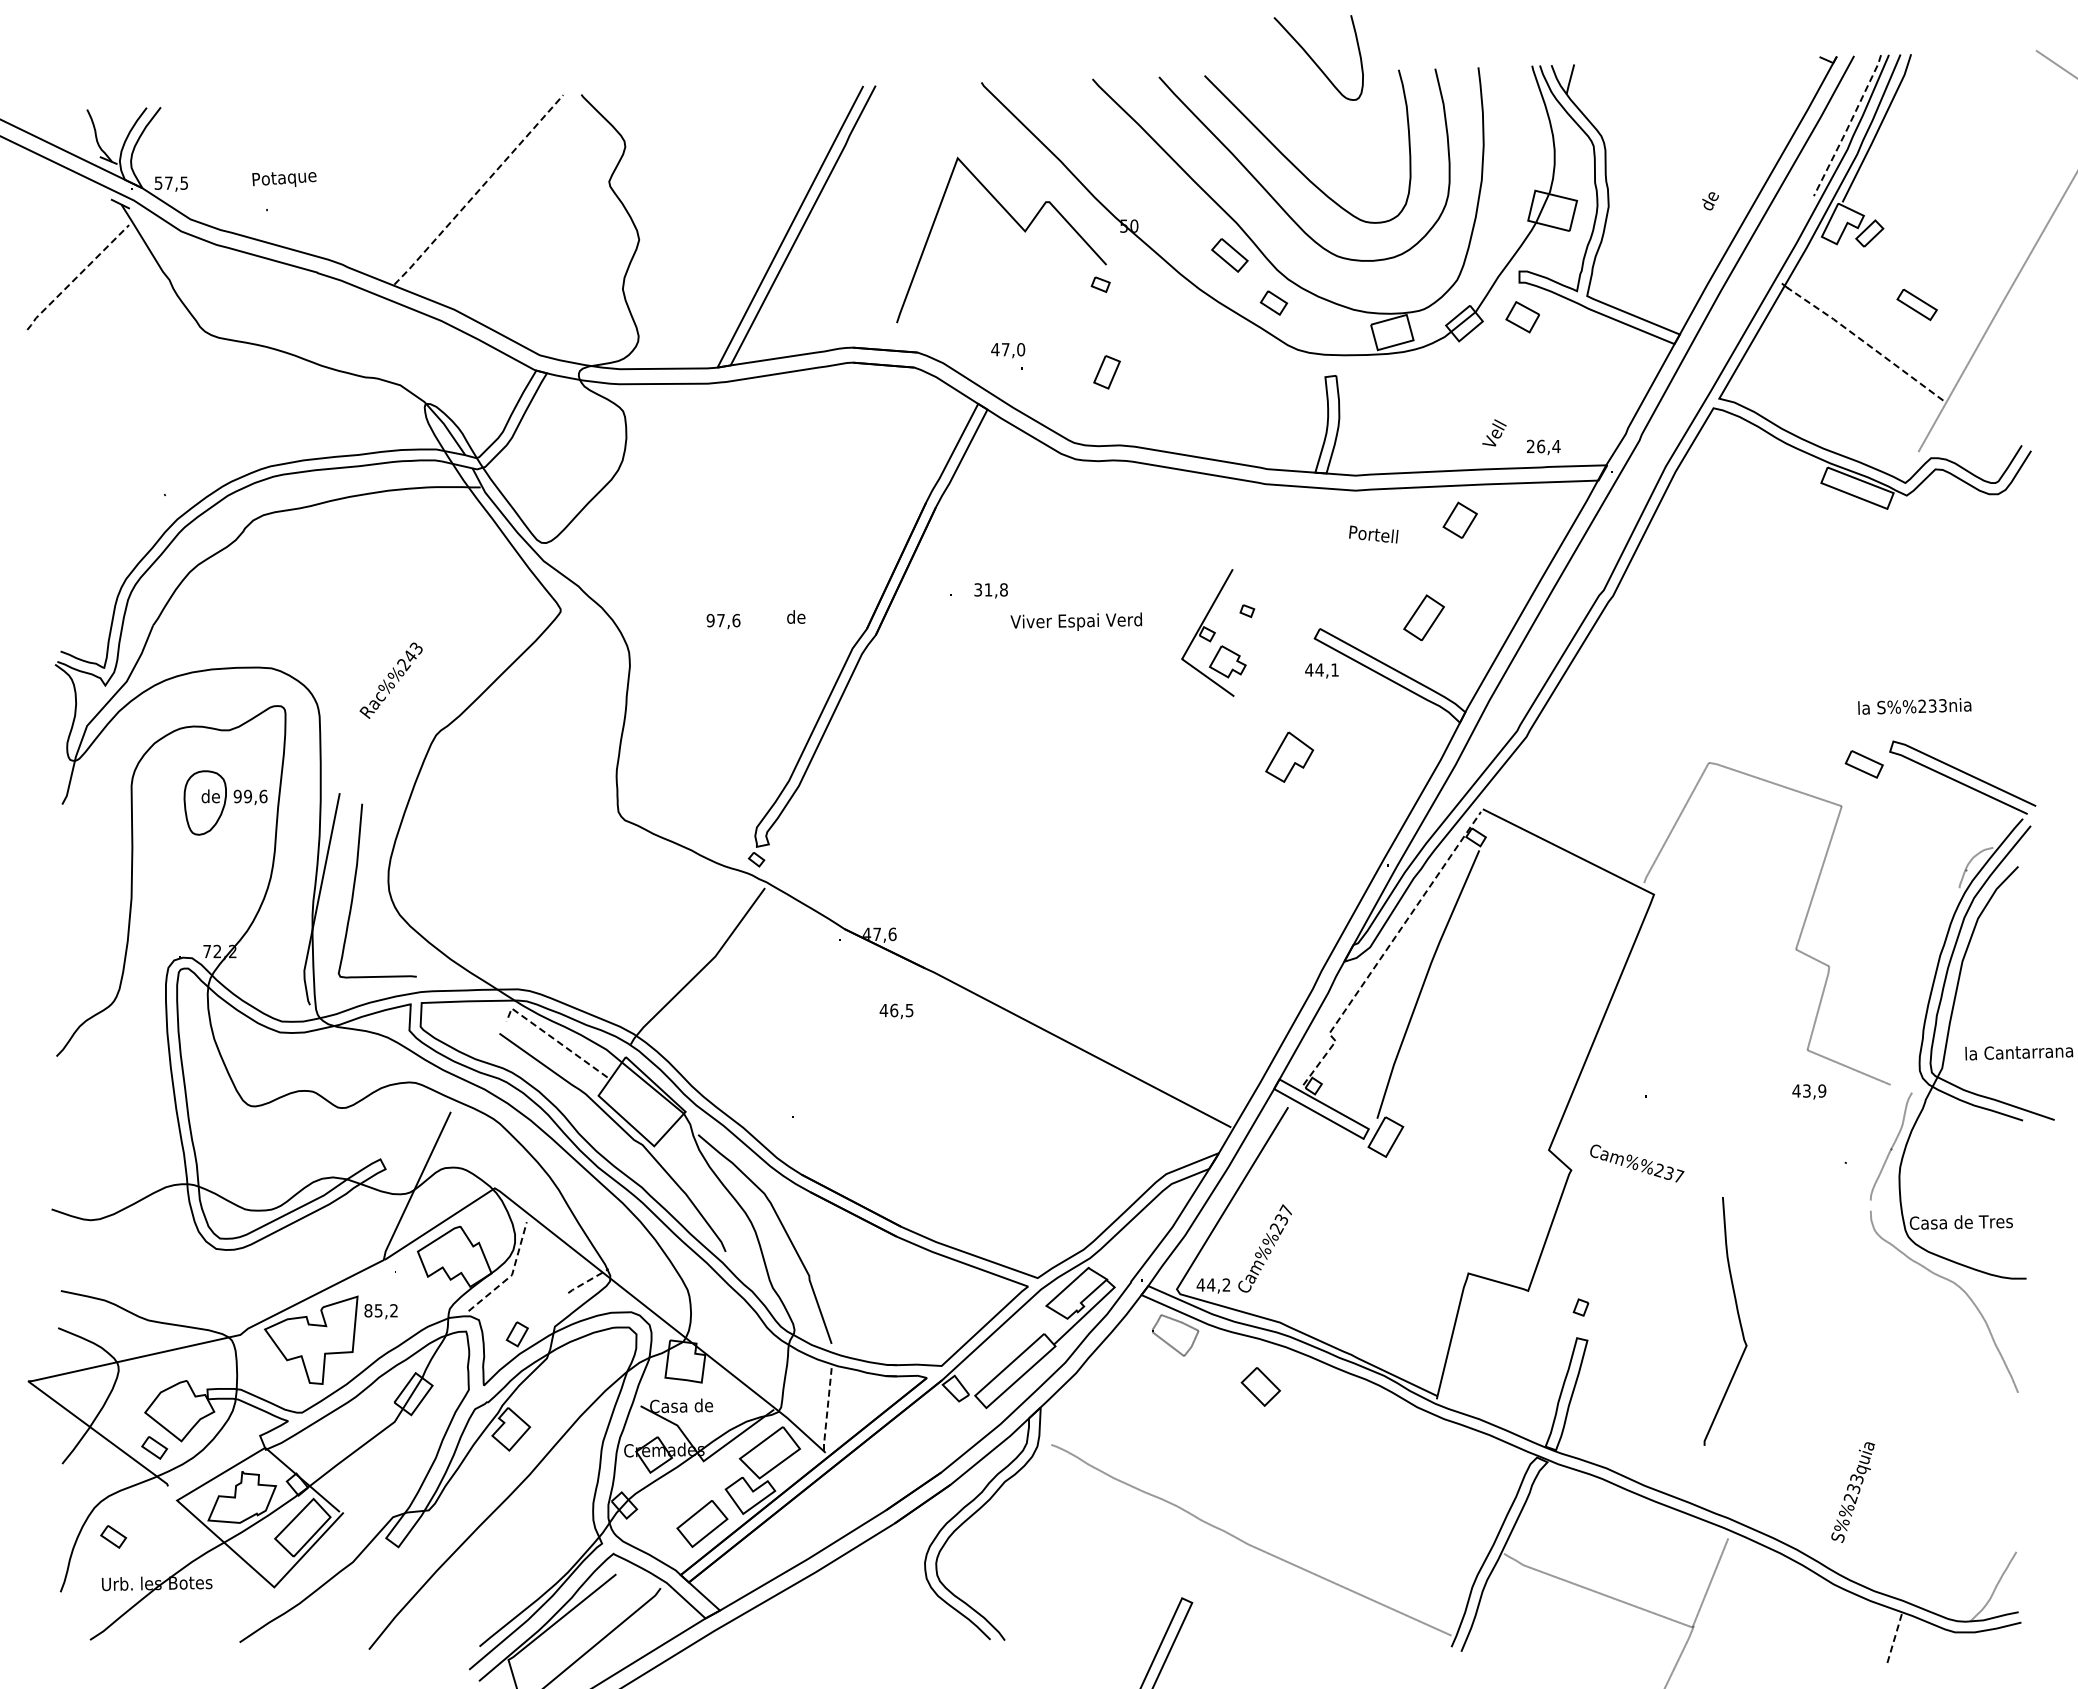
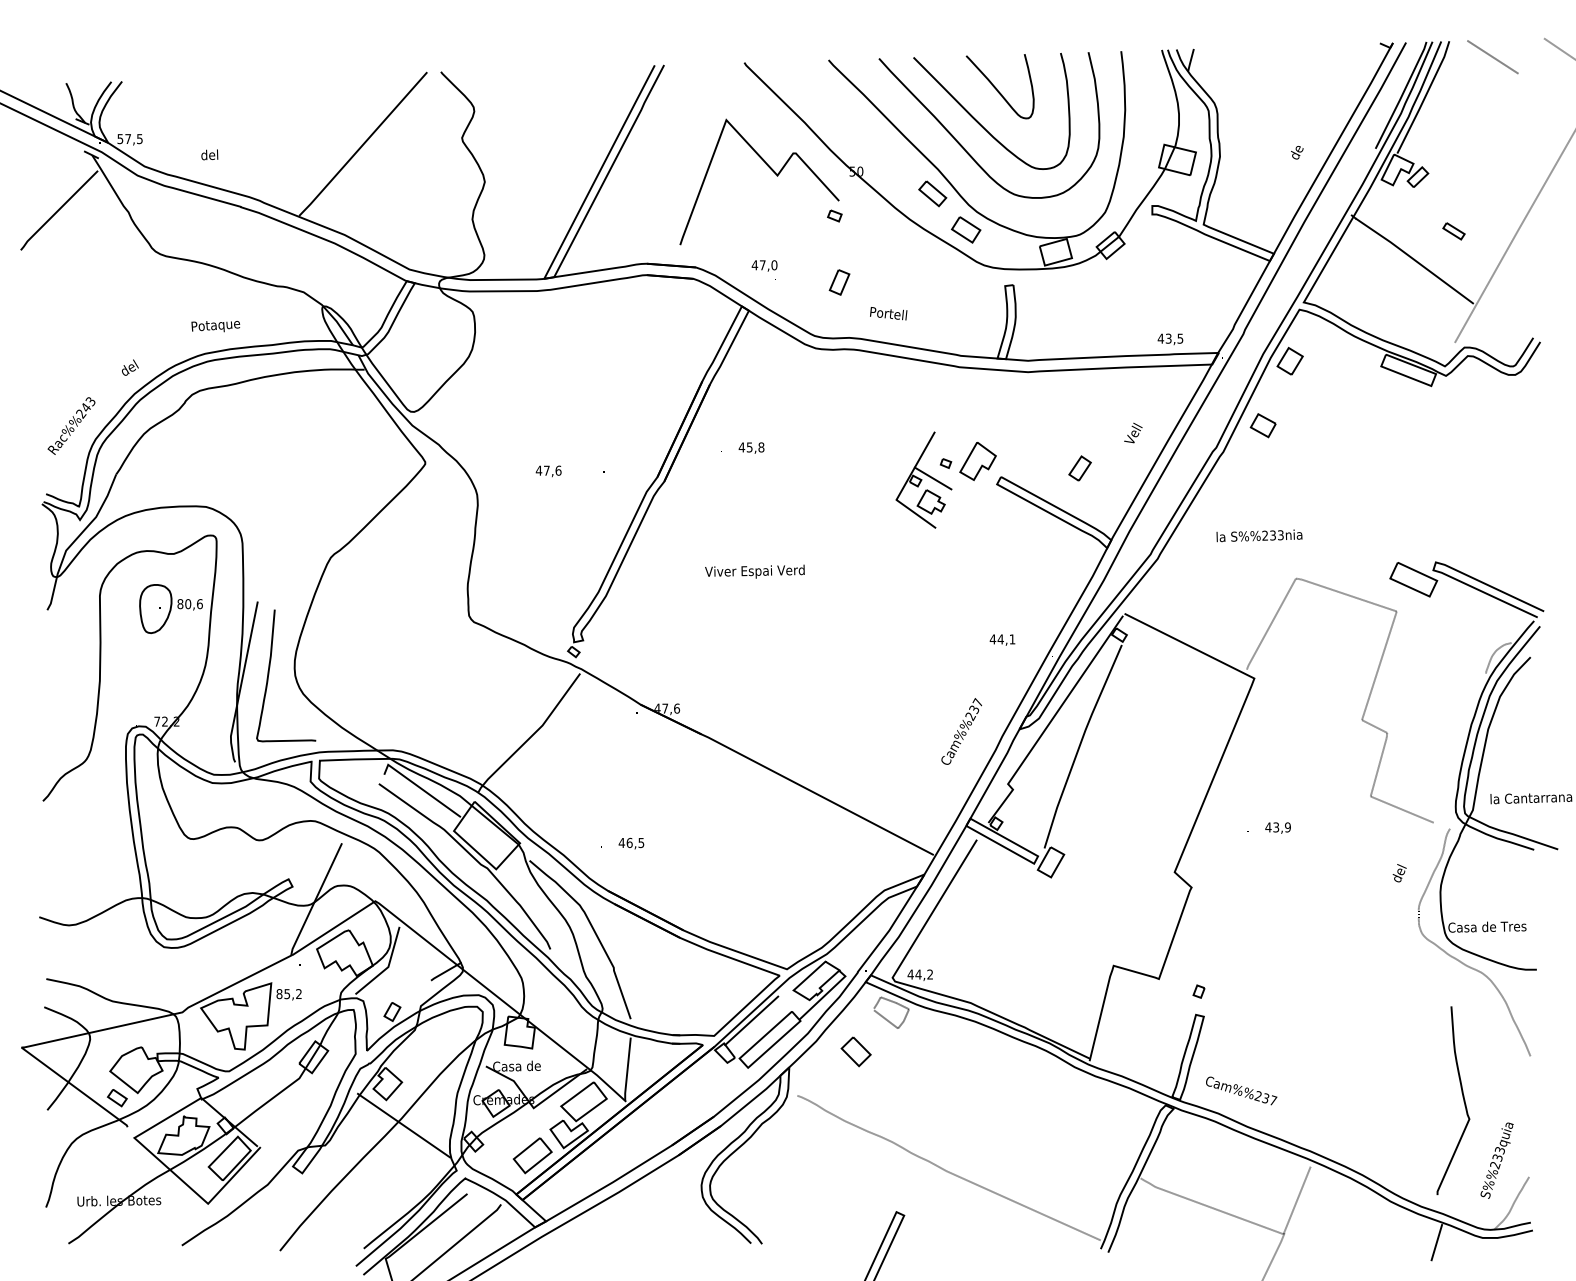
curve: (1314, 60) -> (996, 88), moved
line: (1968, 75) -> (1492, 57), added
line: (1848, 126) -> (1401, 96), dashed -> solid
text: (284, 179) -> (215, 326), moved
line: (478, 190) -> (362, 144), dashed -> solid
text: (276, 204) -> (209, 155), . -> del
line: (76, 278) -> (58, 211), dashed -> solid
part: (1273, 302) -> (965, 229), size x1.43
part: (1917, 304) -> (1454, 231), size x0.71
part: (1522, 317) -> (1263, 425), moved
line: (1865, 343) -> (1414, 260), dashed -> solid
text: (1494, 432) -> (1133, 432), moved
text: (1543, 446) -> (1170, 338), 26,4 -> 43,5
text: (171, 485) -> (130, 368), . -> del
part: (1459, 519) -> (1289, 360), moved
text: (1373, 534) -> (888, 313), moved
text: (983, 589) -> (745, 447), 31,8 -> 45,8
text: (796, 616) -> (604, 467), de -> .
part: (1424, 617) -> (1080, 468), size x0.71
text: (710, 620) -> (538, 470), 97,6 -> 47,6
text: (1076, 621) -> (755, 571), moved
line: (1230, 630) -> (933, 478), added
text: (1321, 670) -> (1002, 639), moved
text: (390, 680) -> (71, 425), moved
text: (1914, 706) -> (1259, 535), moved
part: (1289, 756) -> (977, 460), moved
part: (1864, 764) -> (1413, 579), size x1.67
text: (210, 796) -> (159, 604), de -> .
text: (242, 796) -> (184, 604), 99,6 -> 80,6
line: (1386, 950) -> (1051, 720), dashed -> solid
text: (896, 1011) -> (631, 843), moved
line: (552, 1038) -> (419, 787), dashed -> solid
text: (1809, 1091) -> (1278, 827), moved
text: (1845, 1151) -> (1399, 873), . -> del
text: (1637, 1163) -> (1241, 1090), moved
text: (1264, 1248) -> (961, 731), moved
line: (512, 1275) -> (388, 967), dashed -> solid
line: (587, 1281) -> (445, 971), dashed -> solid
curve: (1738, 1320) -> (1463, 1100), moved
line: (991, 1346) -> (751, 1021), added
part: (1260, 1386) -> (855, 1051), moved
line: (827, 1409) -> (627, 1068), dashed -> solid
line: (532, 1484) -> (403, 1125), added
text: (1852, 1492) -> (1496, 1160), moved
part: (113, 1536) -> (86, 1165), removed
line: (1894, 1638) -> (1436, 1242), dashed -> solid

